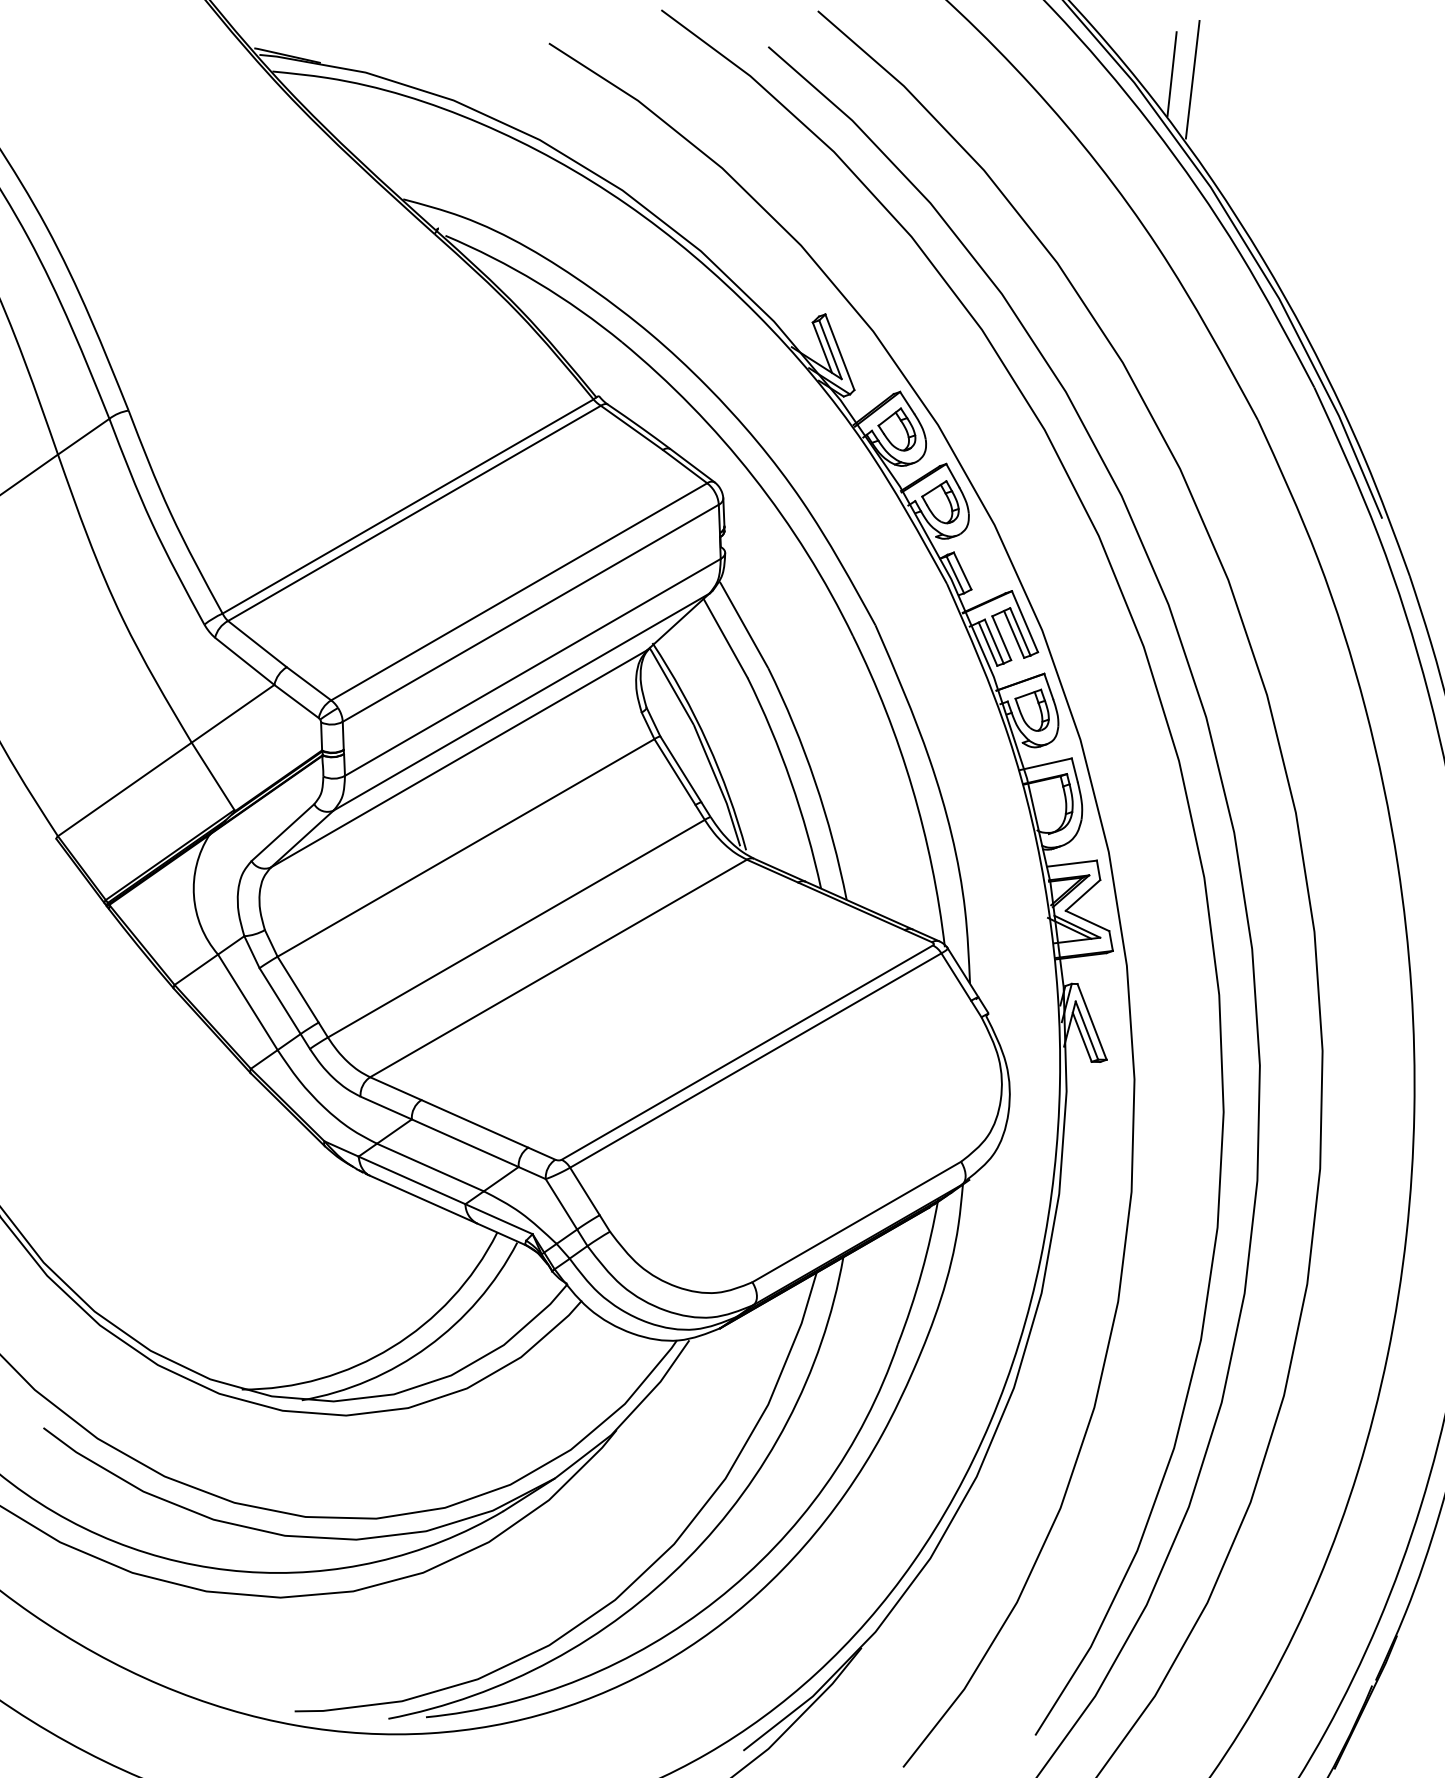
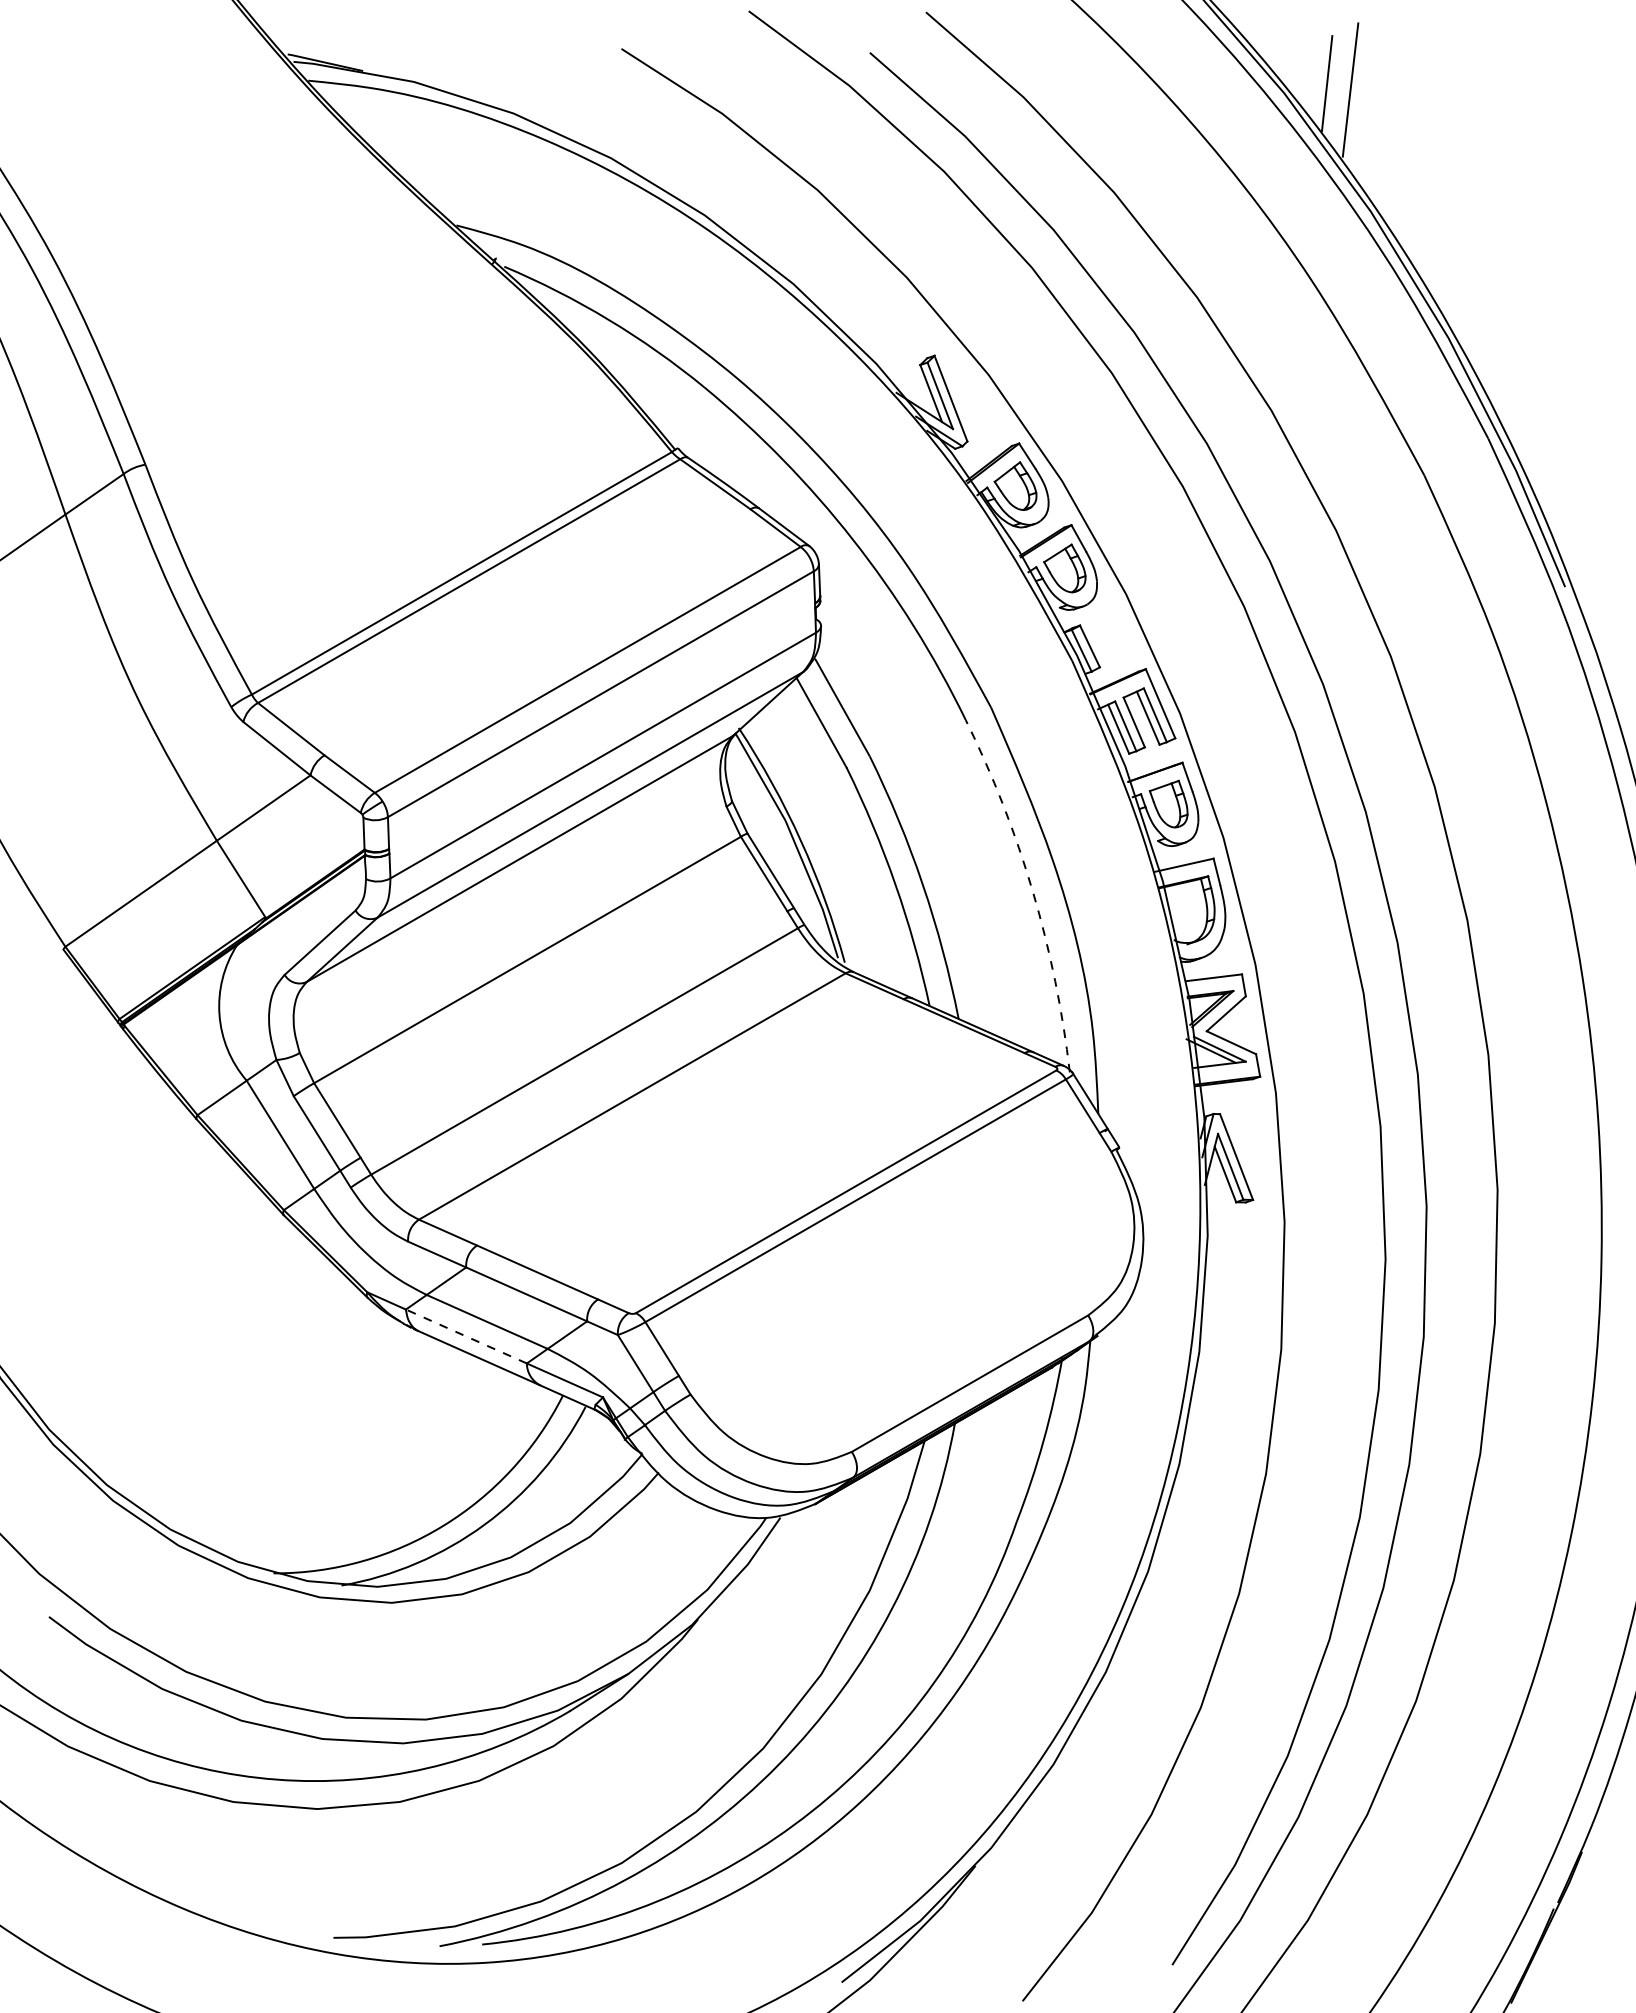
arc: (911, 787) -> (1032, 891), solid -> dashed
line: (411, 1180) -> (465, 1336), solid -> dashed

